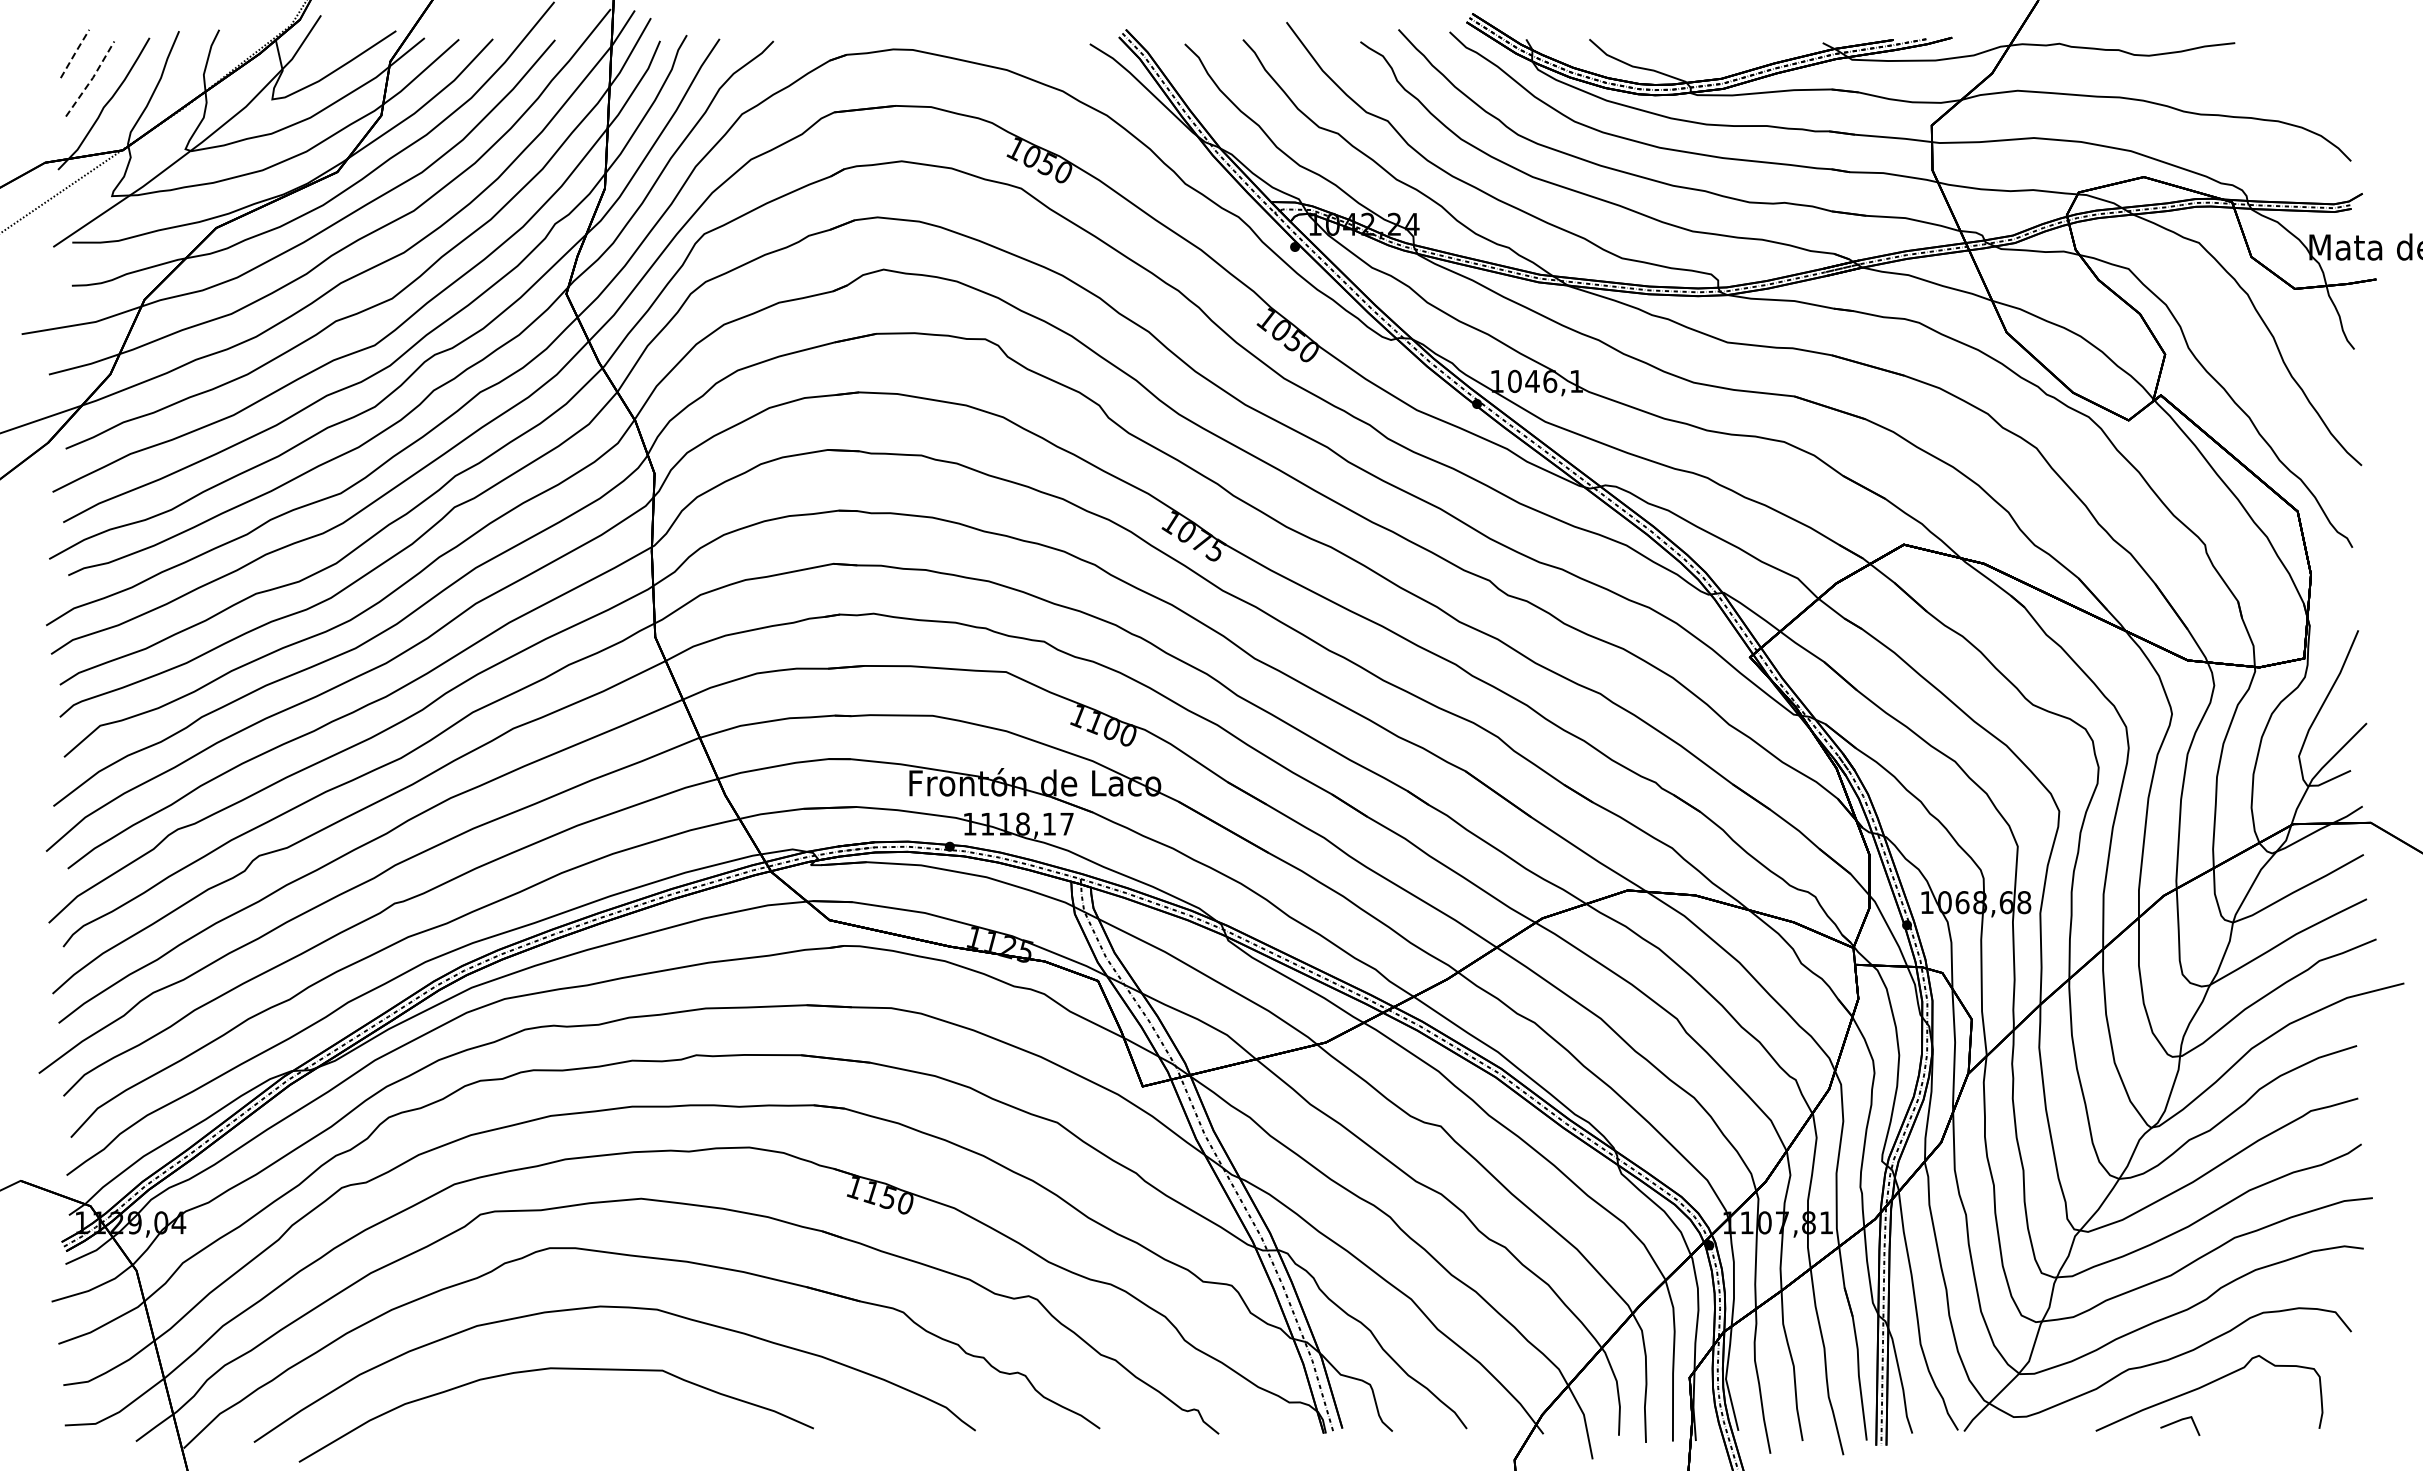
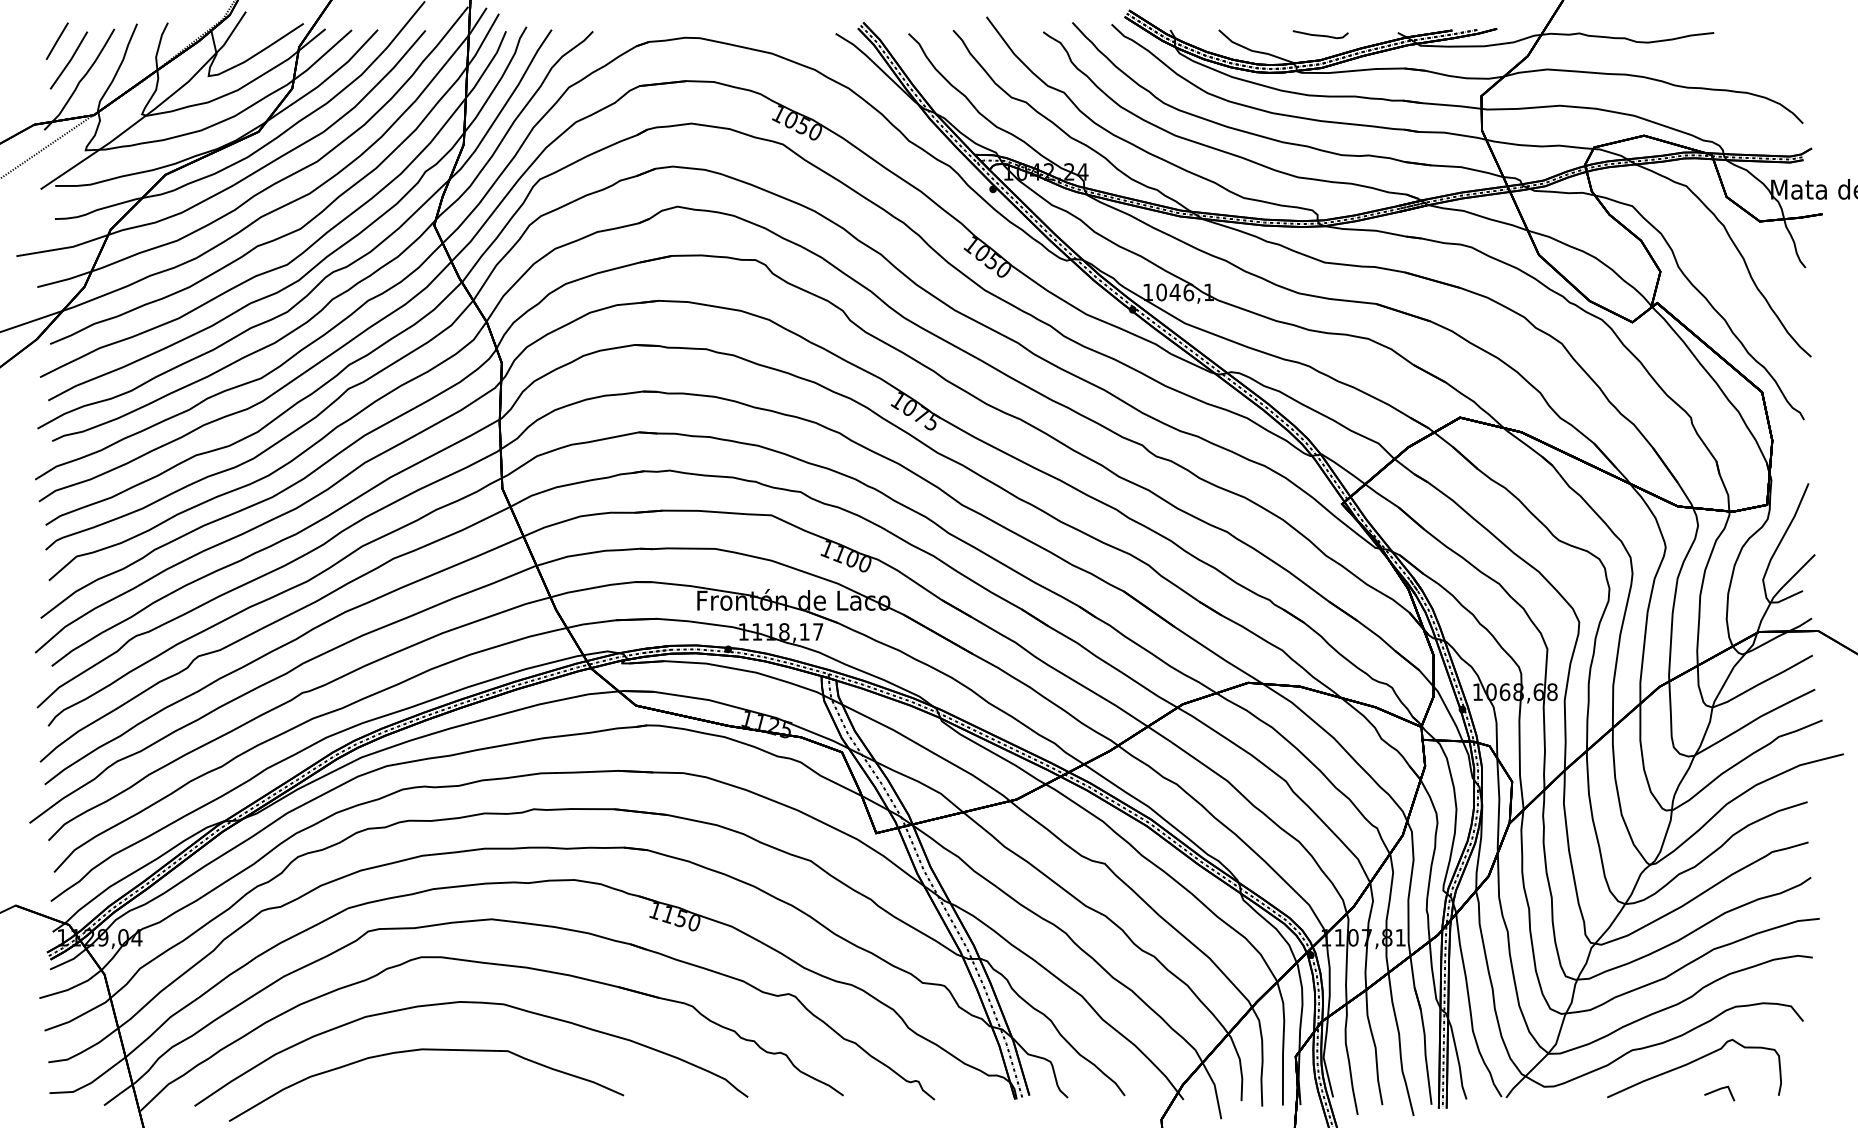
curve: (1721, 45) -> (1320, 34), added
line: (75, 53) -> (57, 40), dashed -> solid
line: (91, 79) -> (69, 60), dashed -> solid
line: (2180, 1421) -> (1719, 1090), moved

